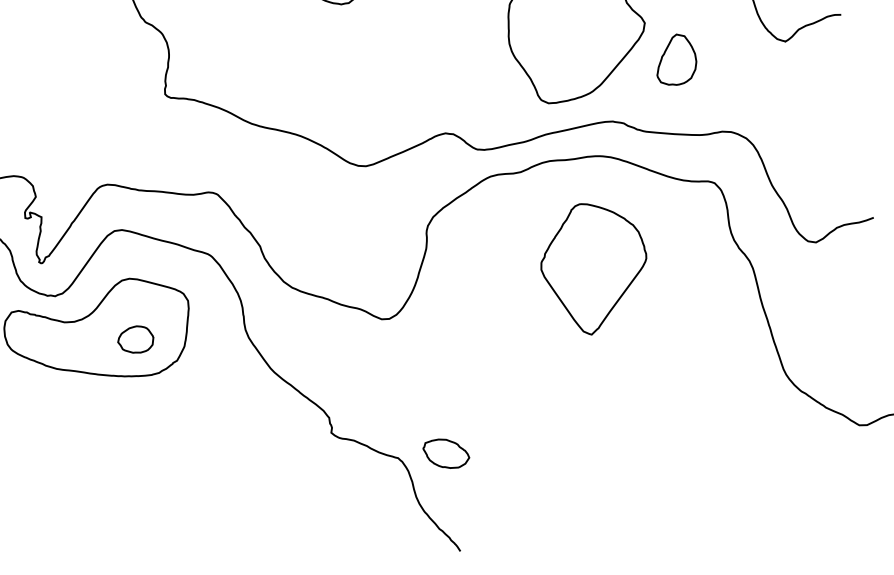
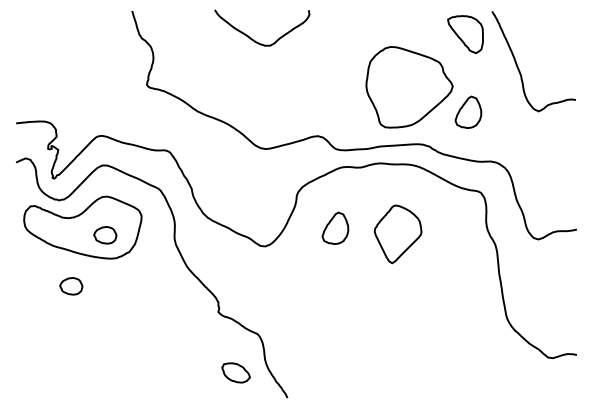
part: (593, 268) -> (397, 234), size x0.7
part: (494, 272) -> (335, 227), added
part: (95, 428) -> (71, 286), added
part: (445, 453) -> (235, 372), moved

